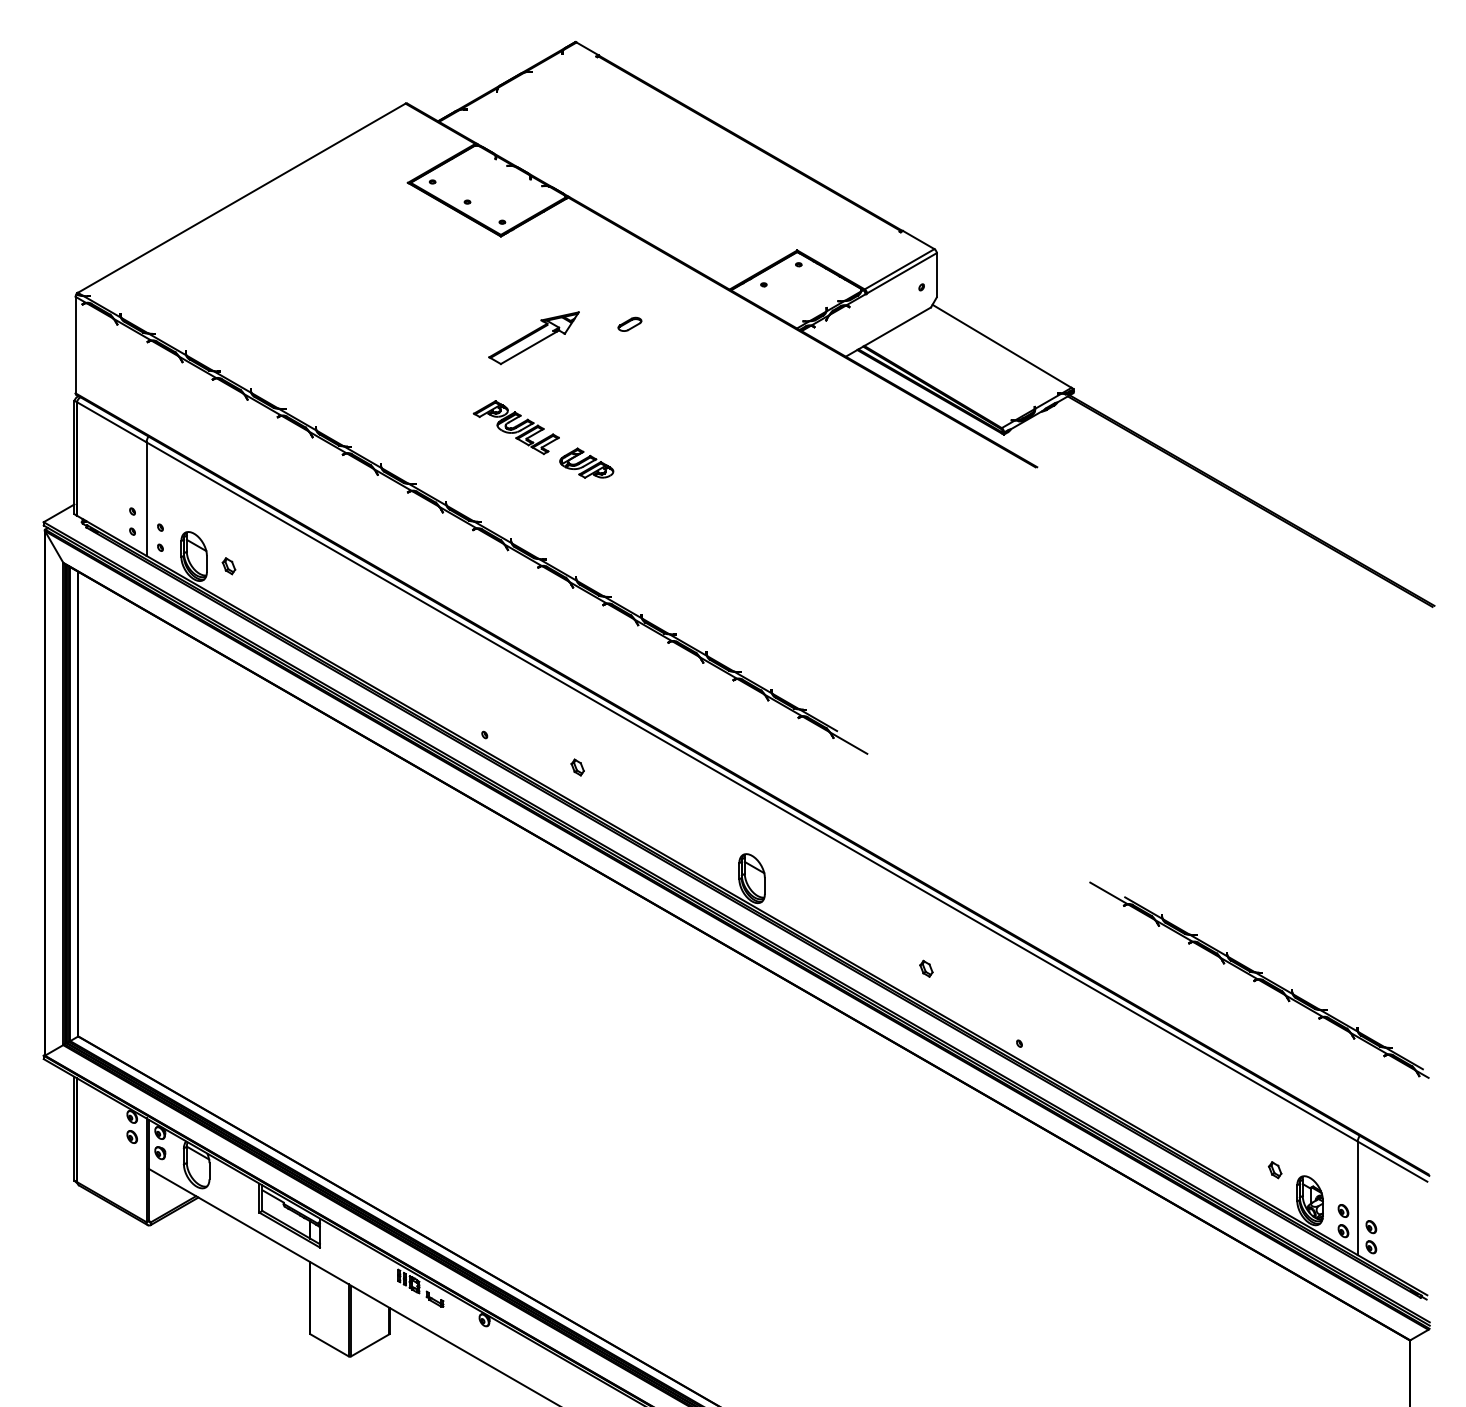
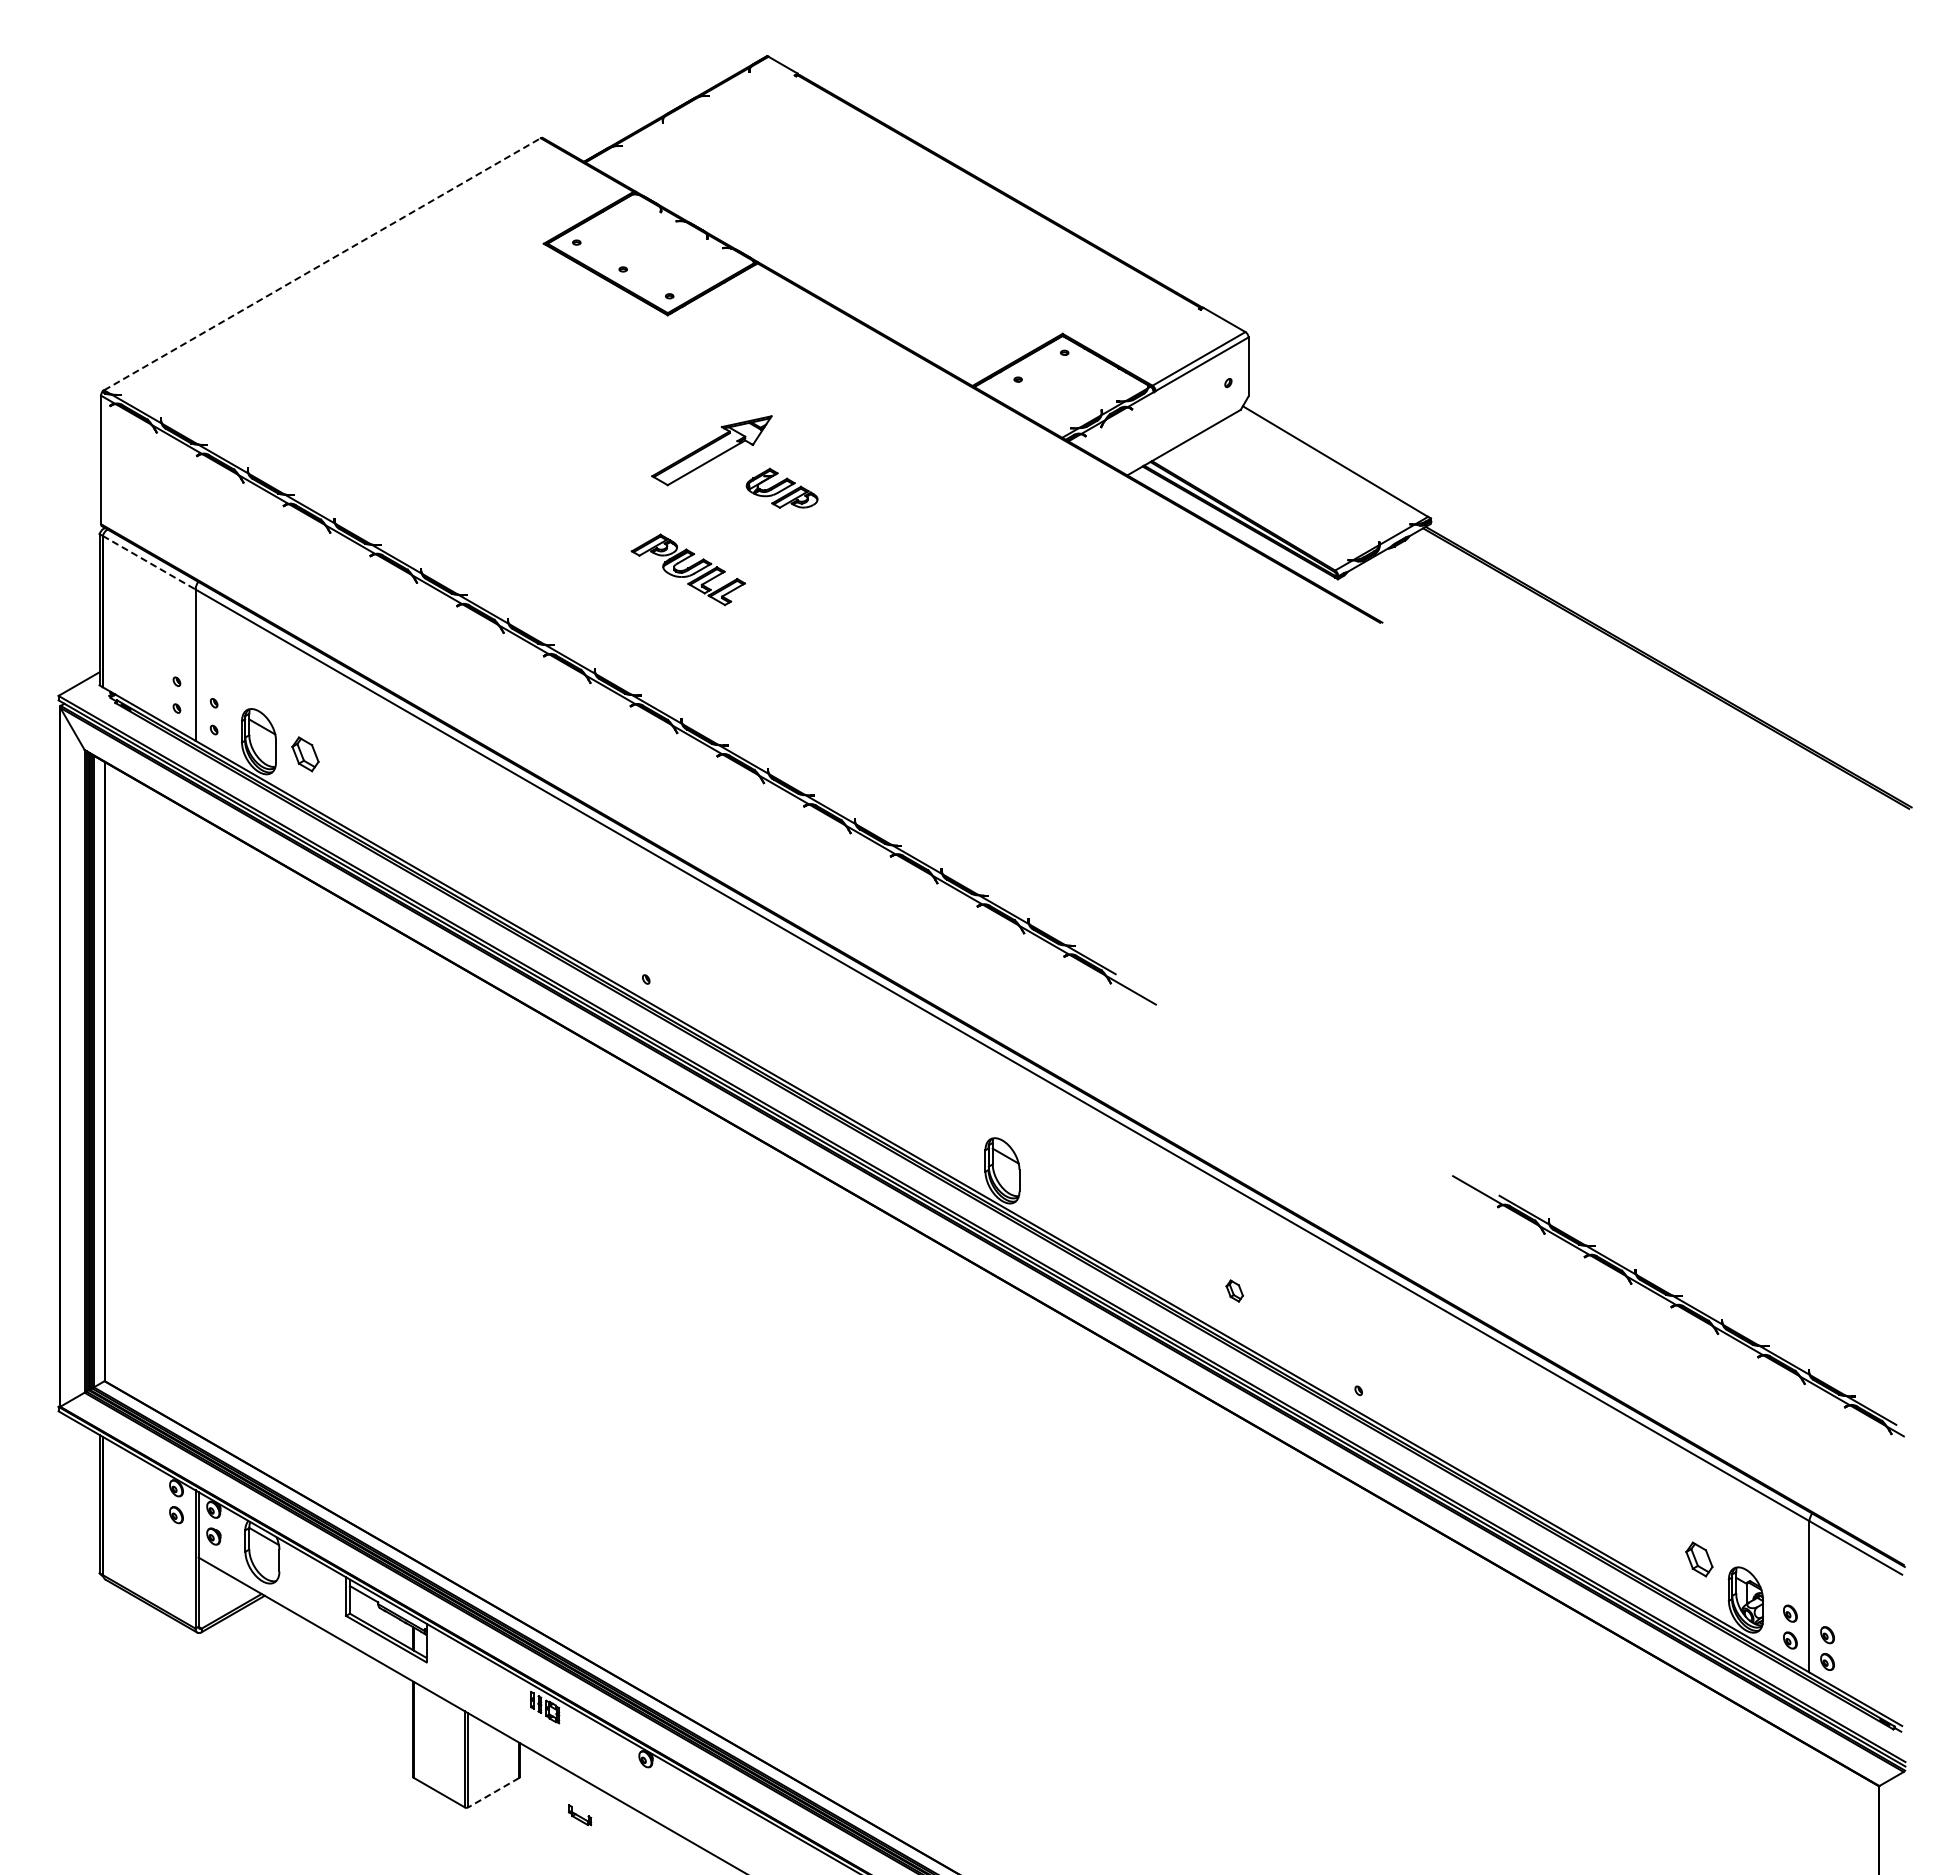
line: (241, 198) -> (322, 264), solid -> dashed
part: (629, 324) -> (839, 432), removed
line: (111, 422) -> (149, 562), solid -> dashed
part: (586, 462) -> (781, 487), moved
part: (229, 566) -> (305, 754), size x1.6
part: (577, 767) -> (769, 1022), removed
part: (1275, 1169) -> (1699, 1558), size x1.6
part: (435, 1299) -> (580, 1815), moved
line: (370, 1345) -> (493, 1792), solid -> dashed

